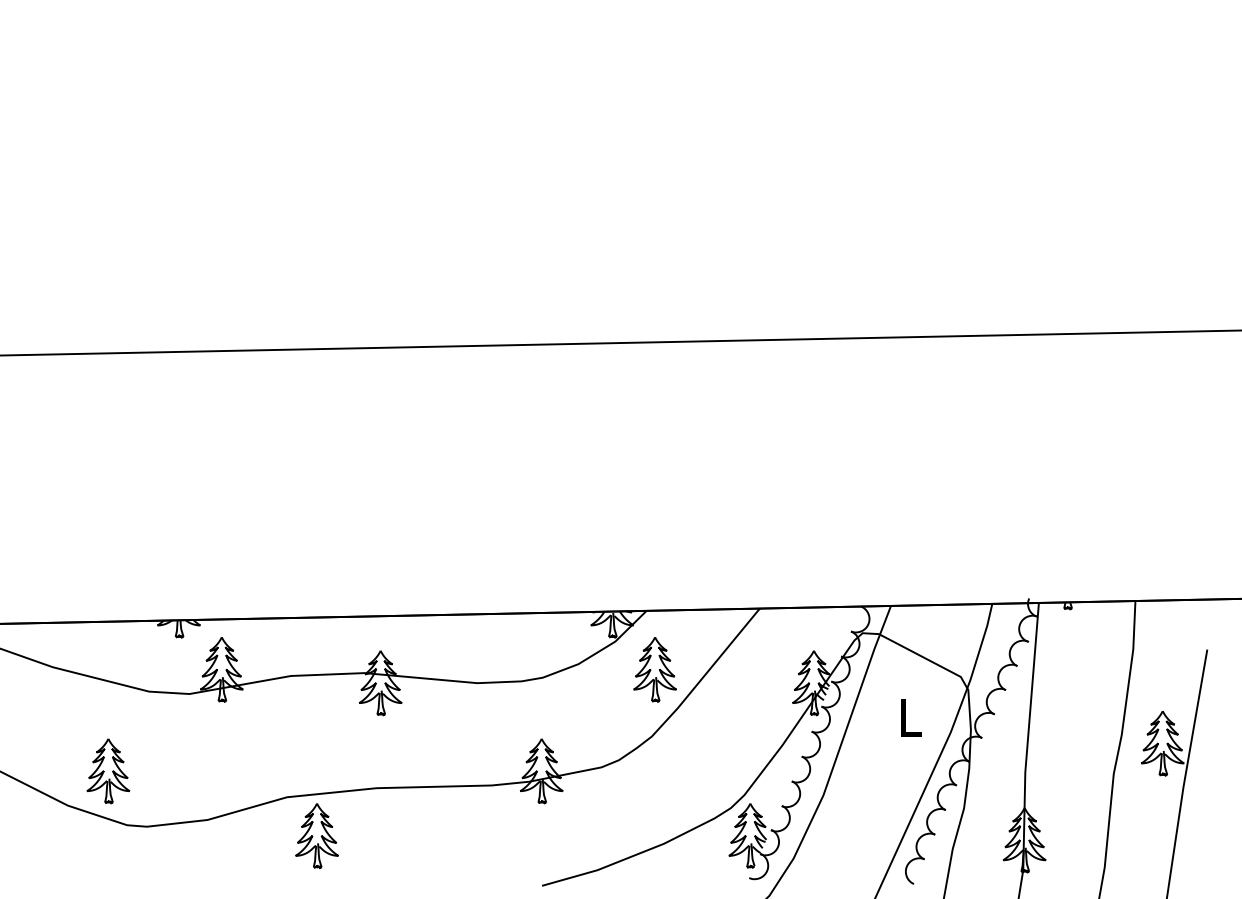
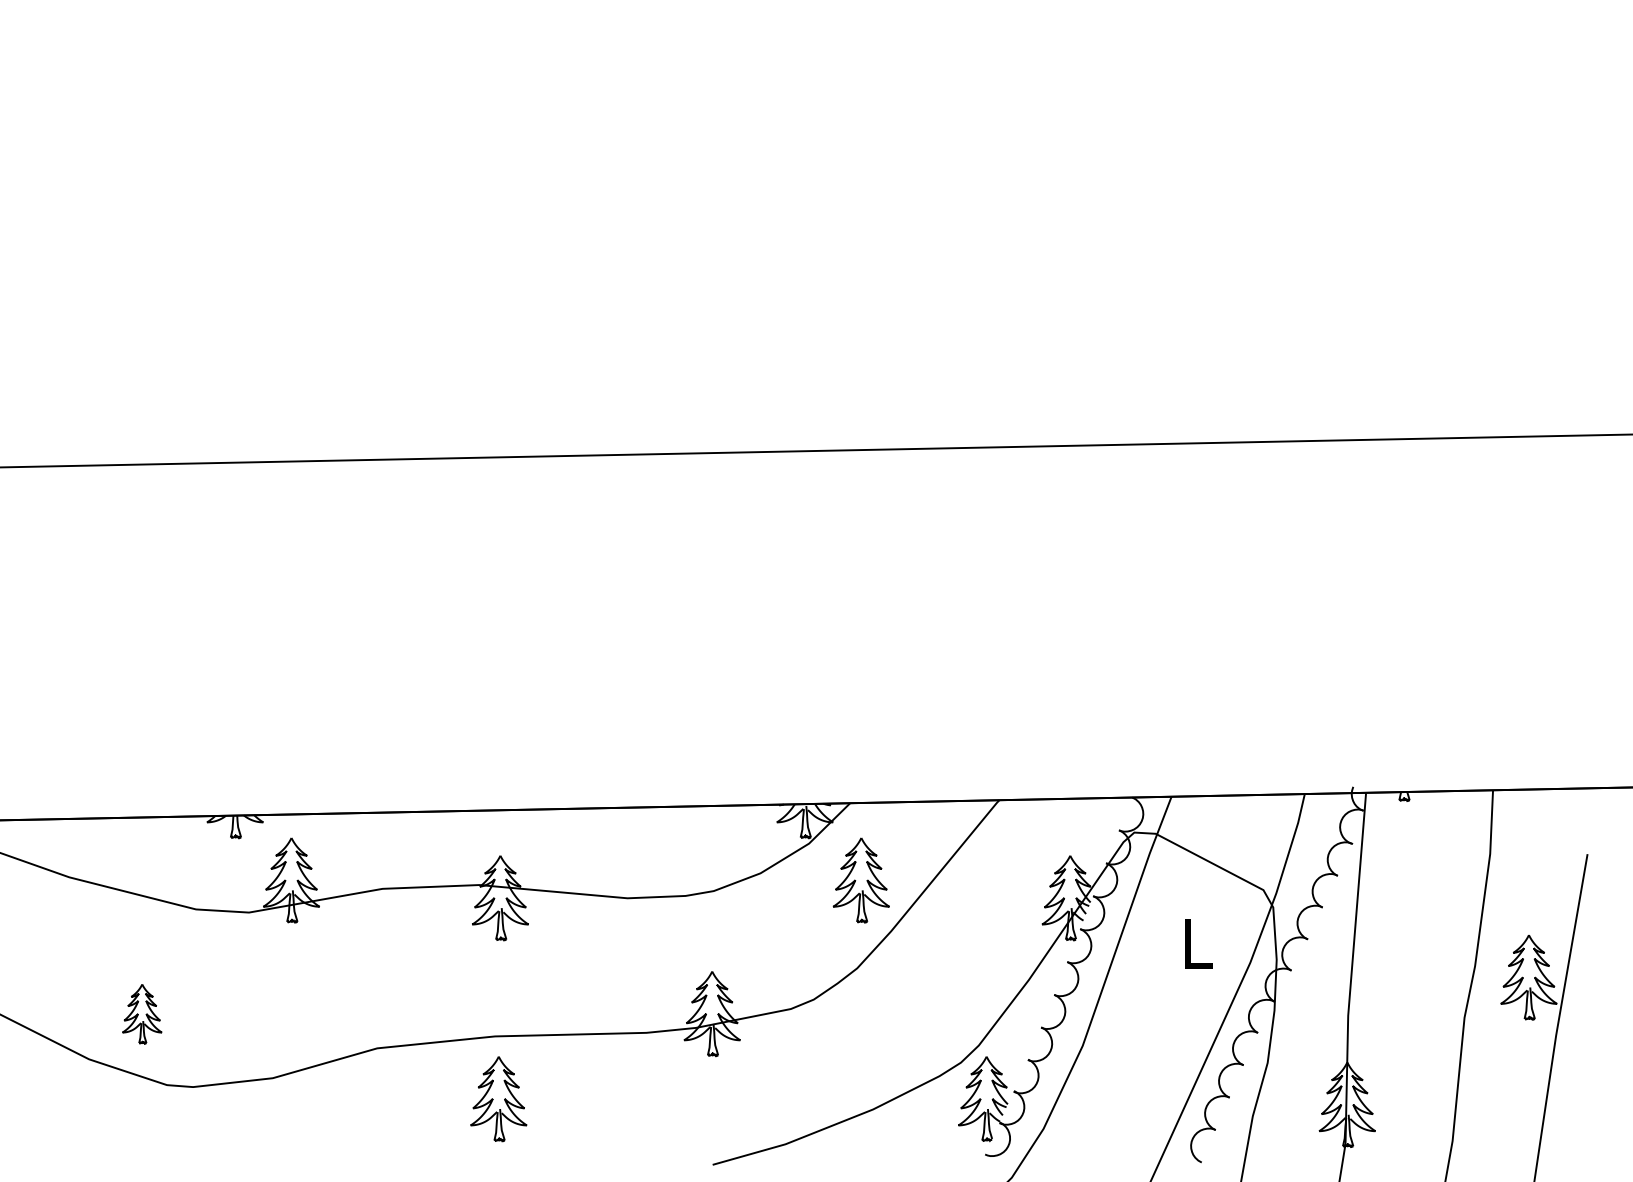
part: (107, 771) -> (141, 1014), size x0.7
part: (316, 836) -> (498, 1099), moved

